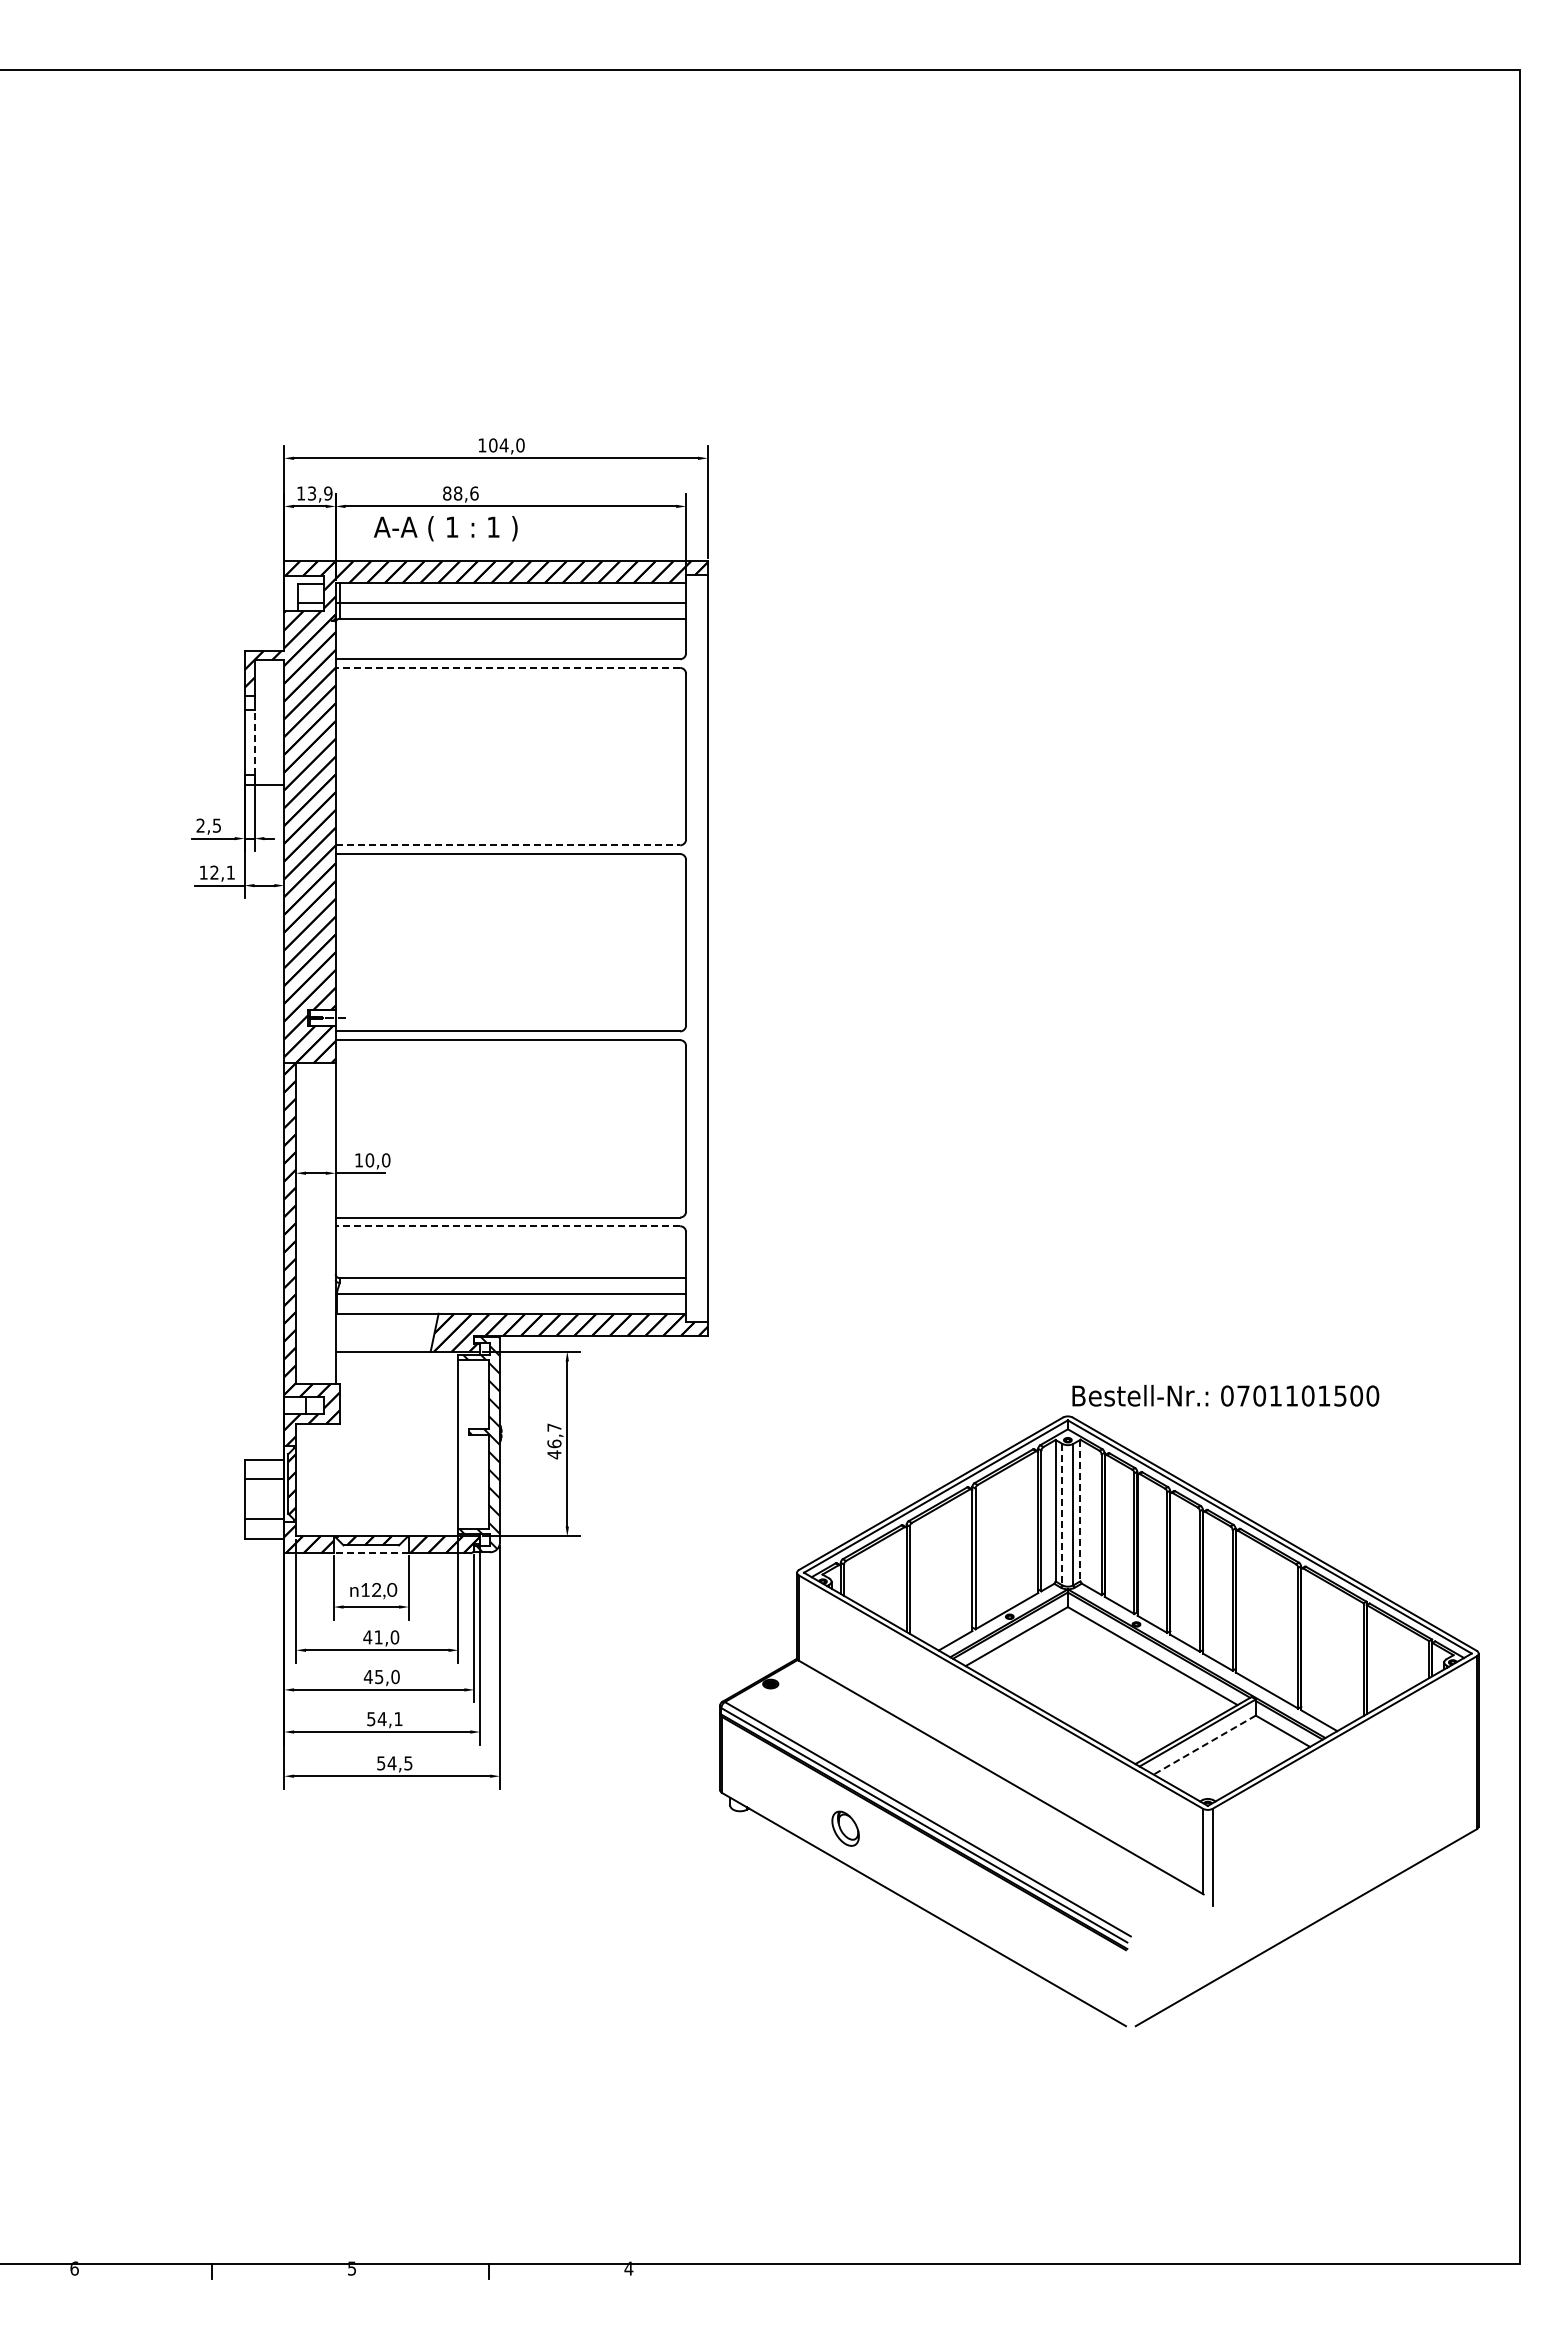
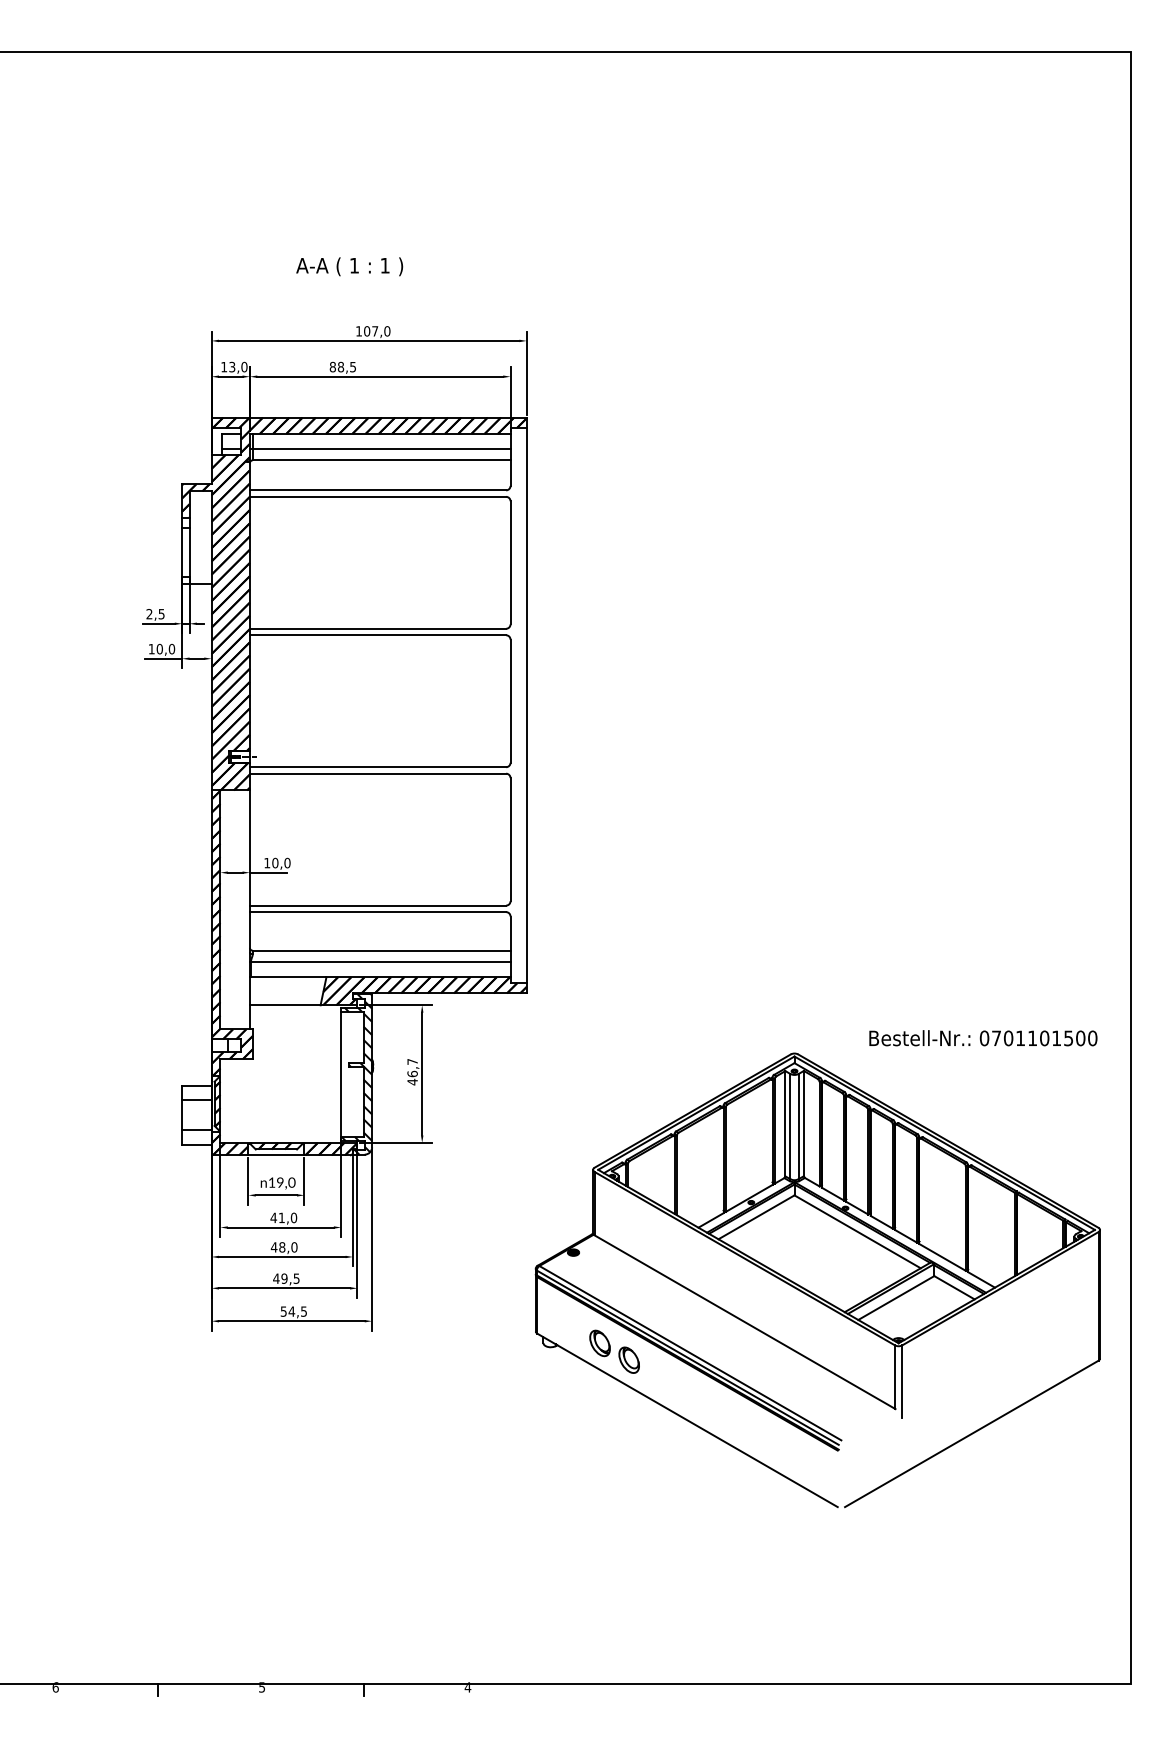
text: (503, 445) -> (374, 331), 104,0 -> 107,0
text: (328, 493) -> (244, 367), 13,9 -> 13,0
text: (474, 493) -> (353, 367), 88,6 -> 88,5
text: (445, 528) -> (349, 266), moved
line: (507, 667) -> (377, 496), dashed -> solid
line: (254, 742) -> (189, 552), dashed -> solid
line: (508, 845) -> (378, 628), dashed -> solid
text: (222, 872) -> (165, 649), 12,1 -> 10,0
line: (507, 1226) -> (377, 912), dashed -> solid
text: (1225, 1395) -> (983, 1038), moved
line: (1080, 1510) -> (803, 1123), dashed -> solid
line: (1062, 1514) -> (790, 1126), dashed -> solid
line: (371, 1553) -> (276, 1155), dashed -> solid
text: (376, 1590) -> (280, 1183), 12,0 -> 19,0
text: (379, 1676) -> (282, 1247), 45,0 -> 48,0
text: (384, 1719) -> (286, 1278), 54,1 -> 49,5
line: (1204, 1745) -> (896, 1298), dashed -> solid
part: (806, 1806) -> (600, 1343), added

